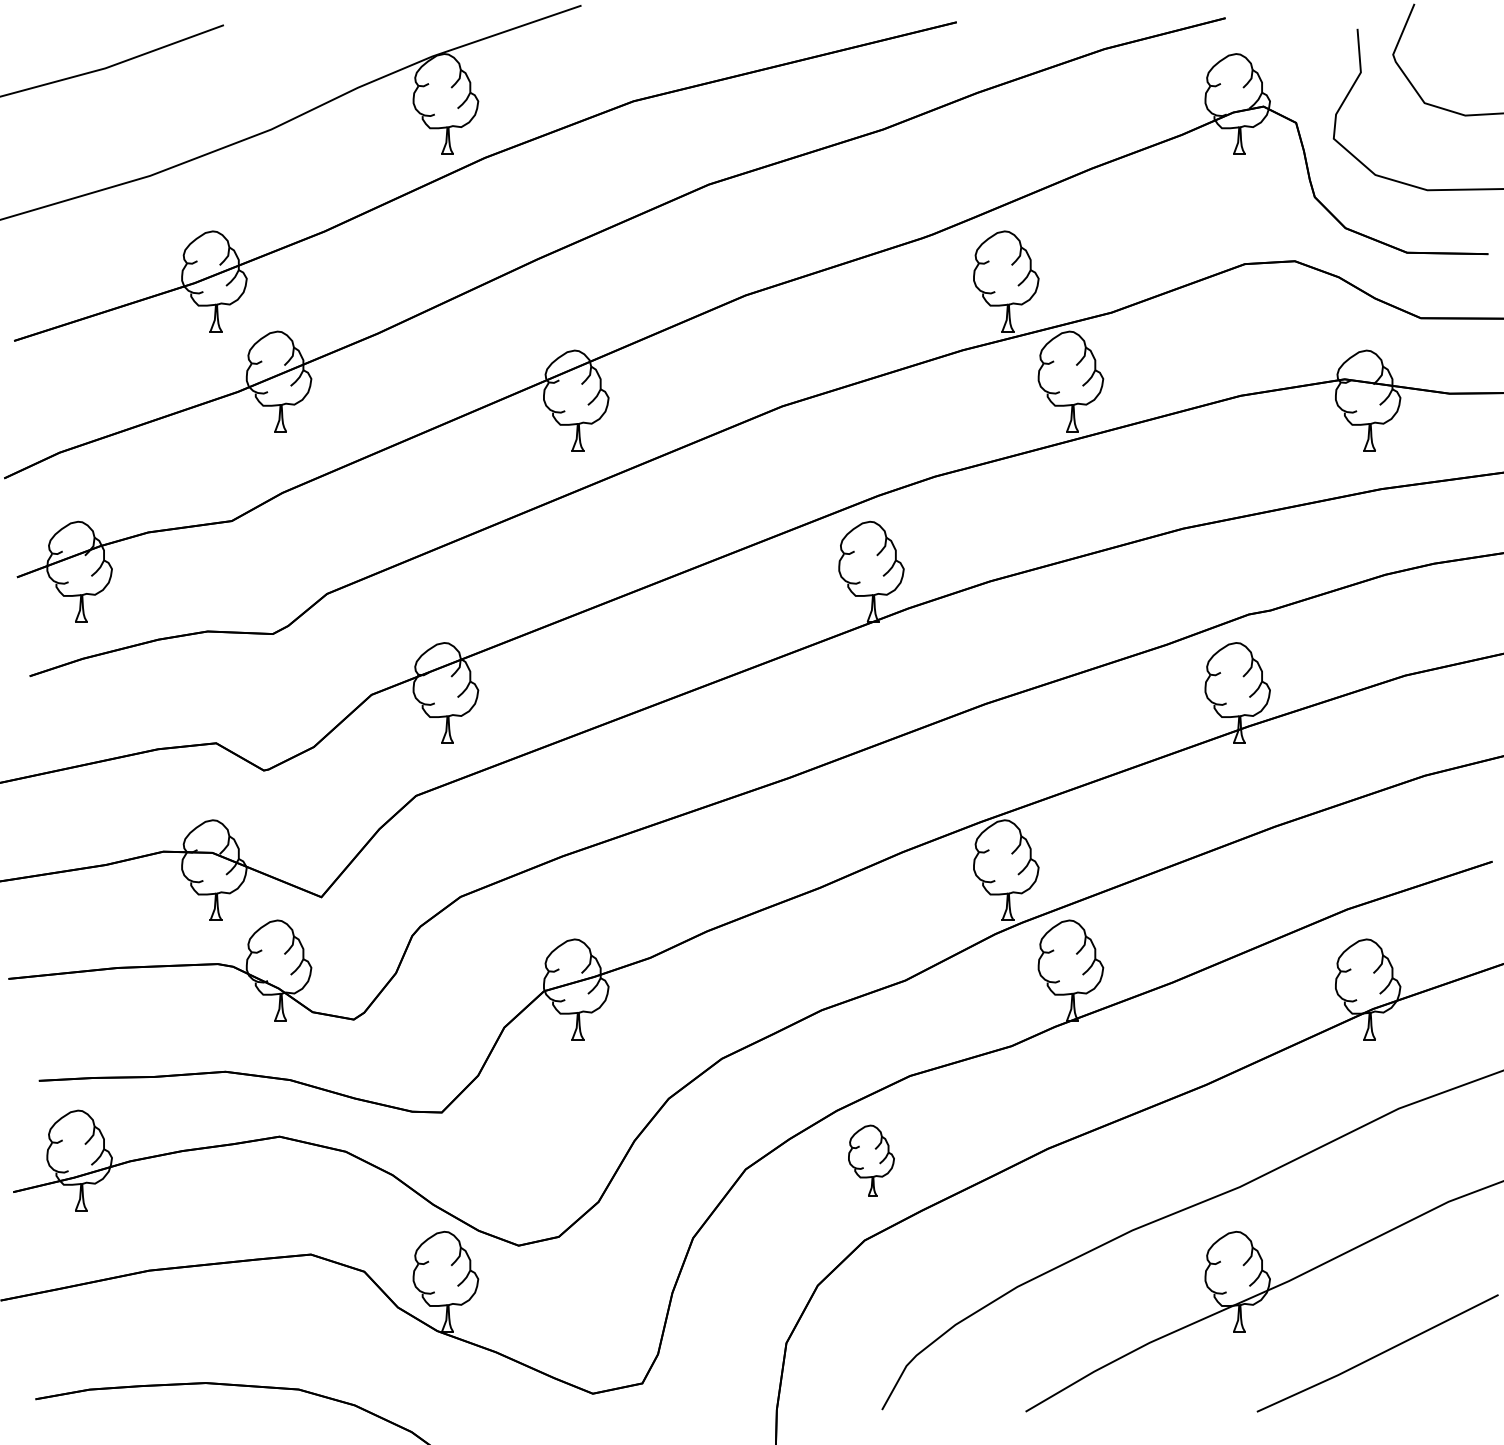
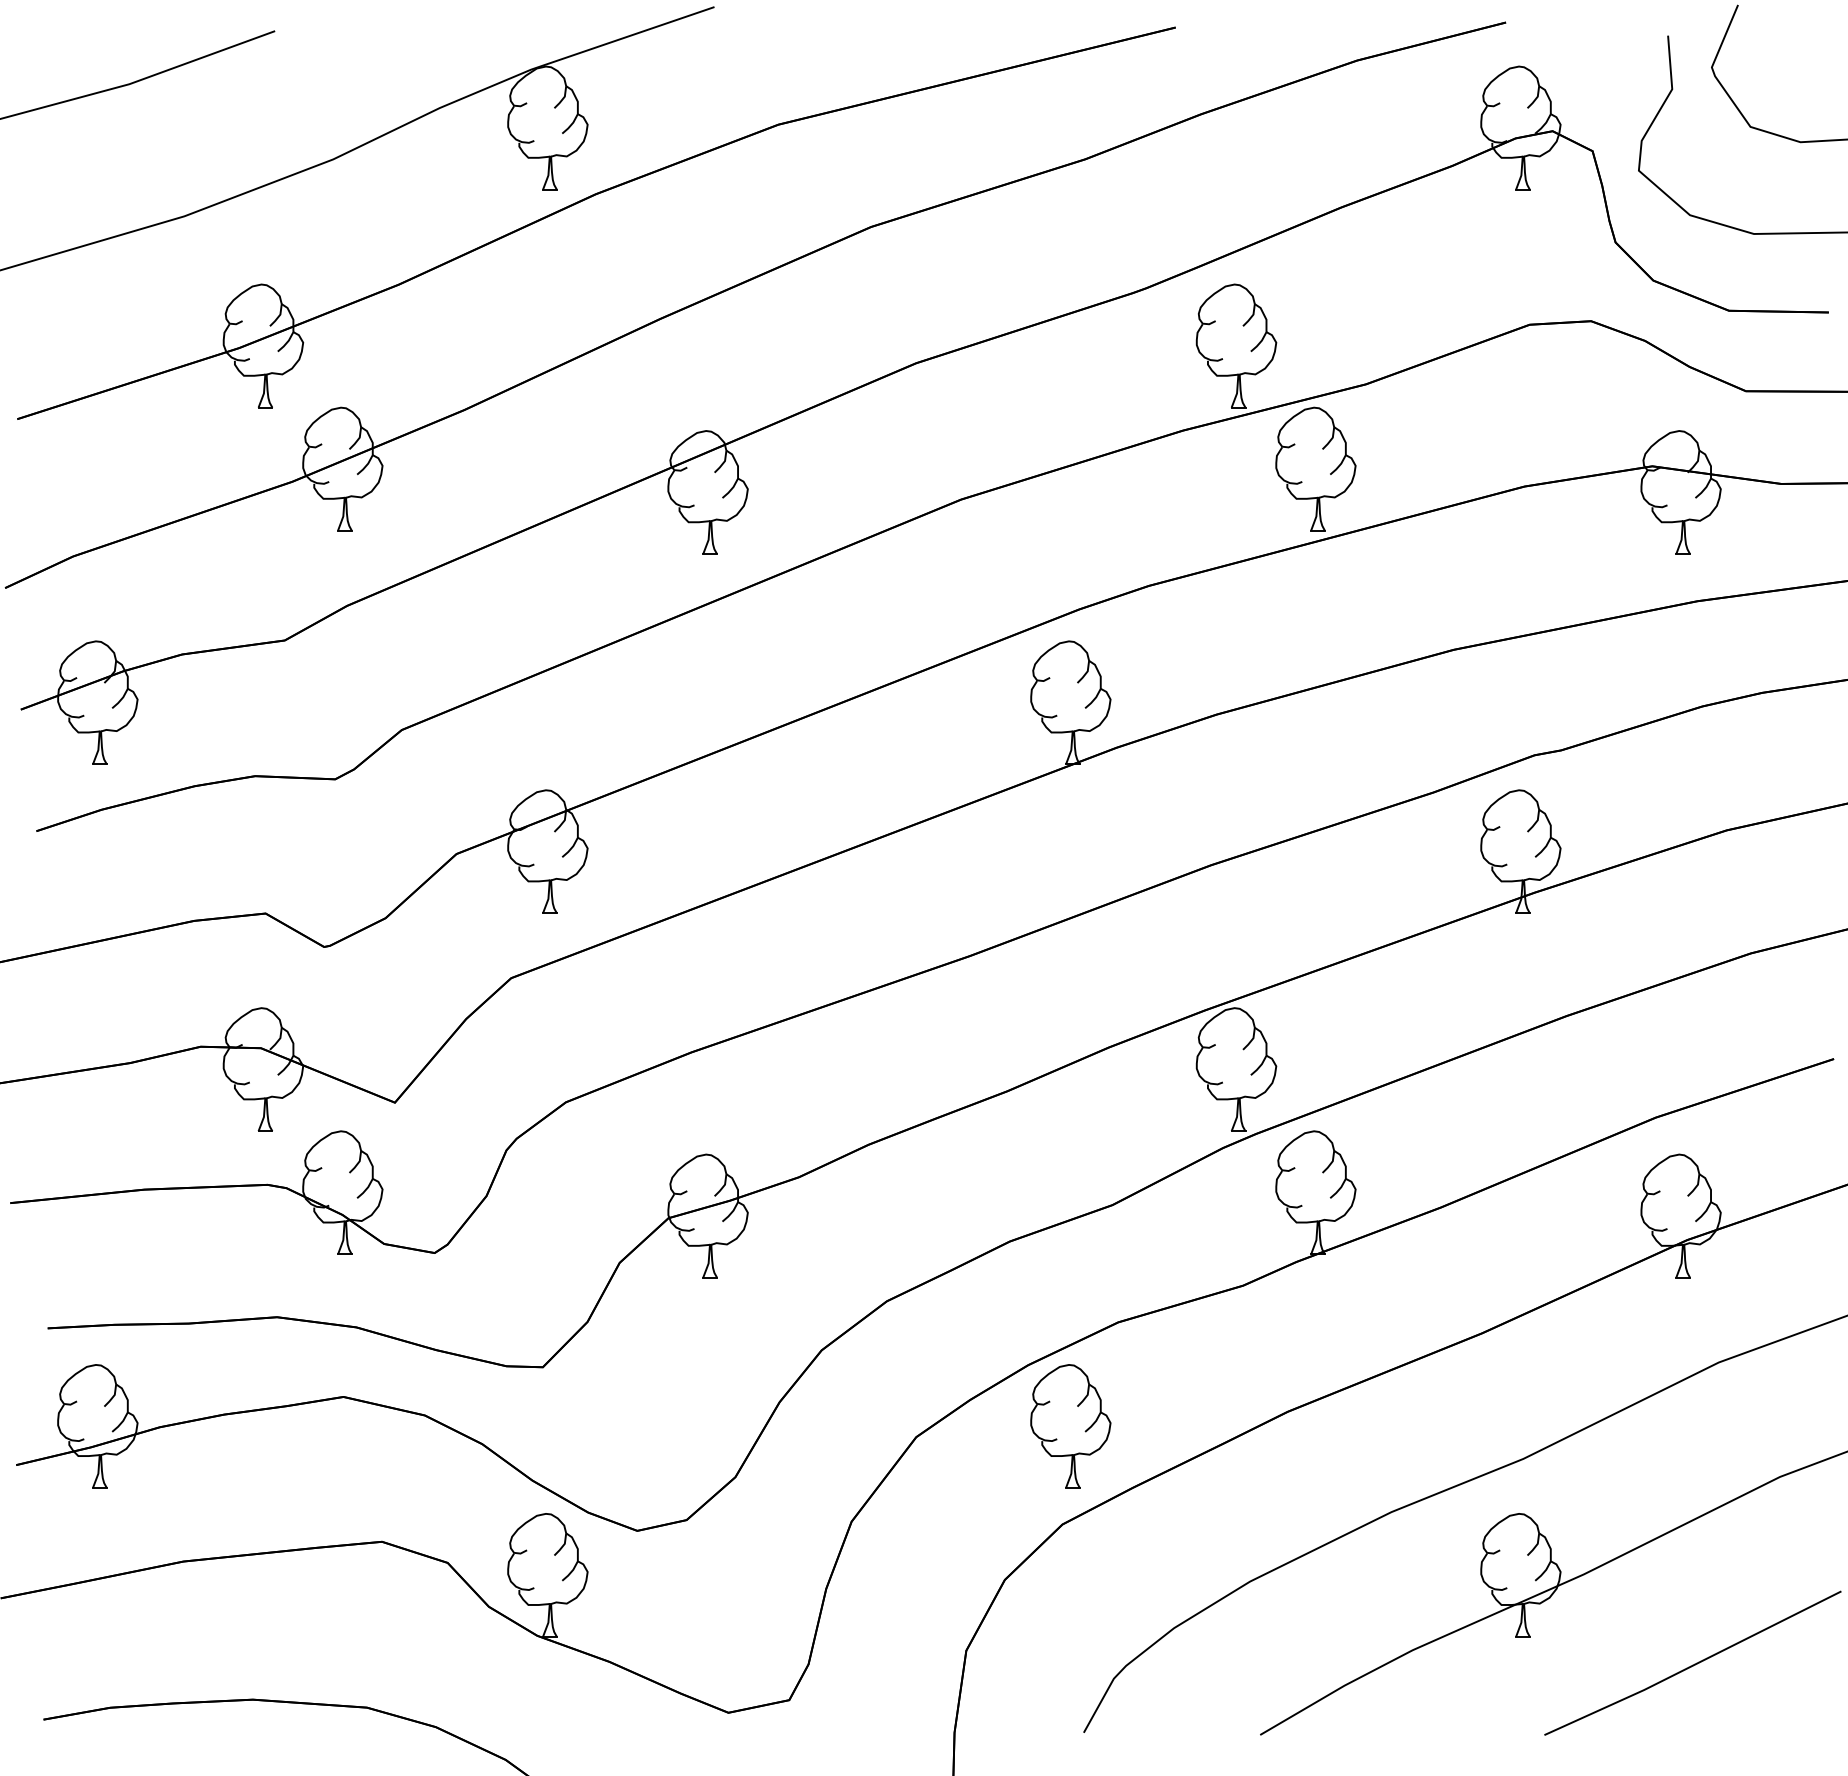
part: (871, 1160) -> (1070, 1426), size x1.43

